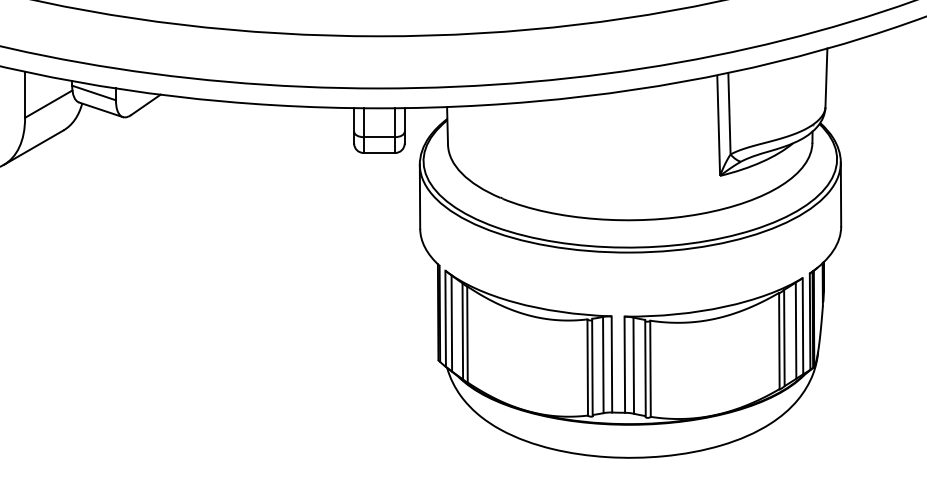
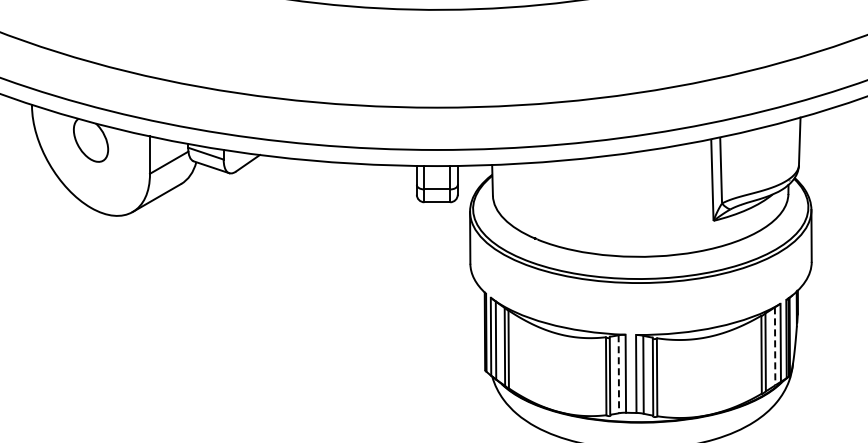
line: (796, 330) -> (775, 346), solid -> dashed
line: (602, 365) -> (618, 374), solid -> dashed

